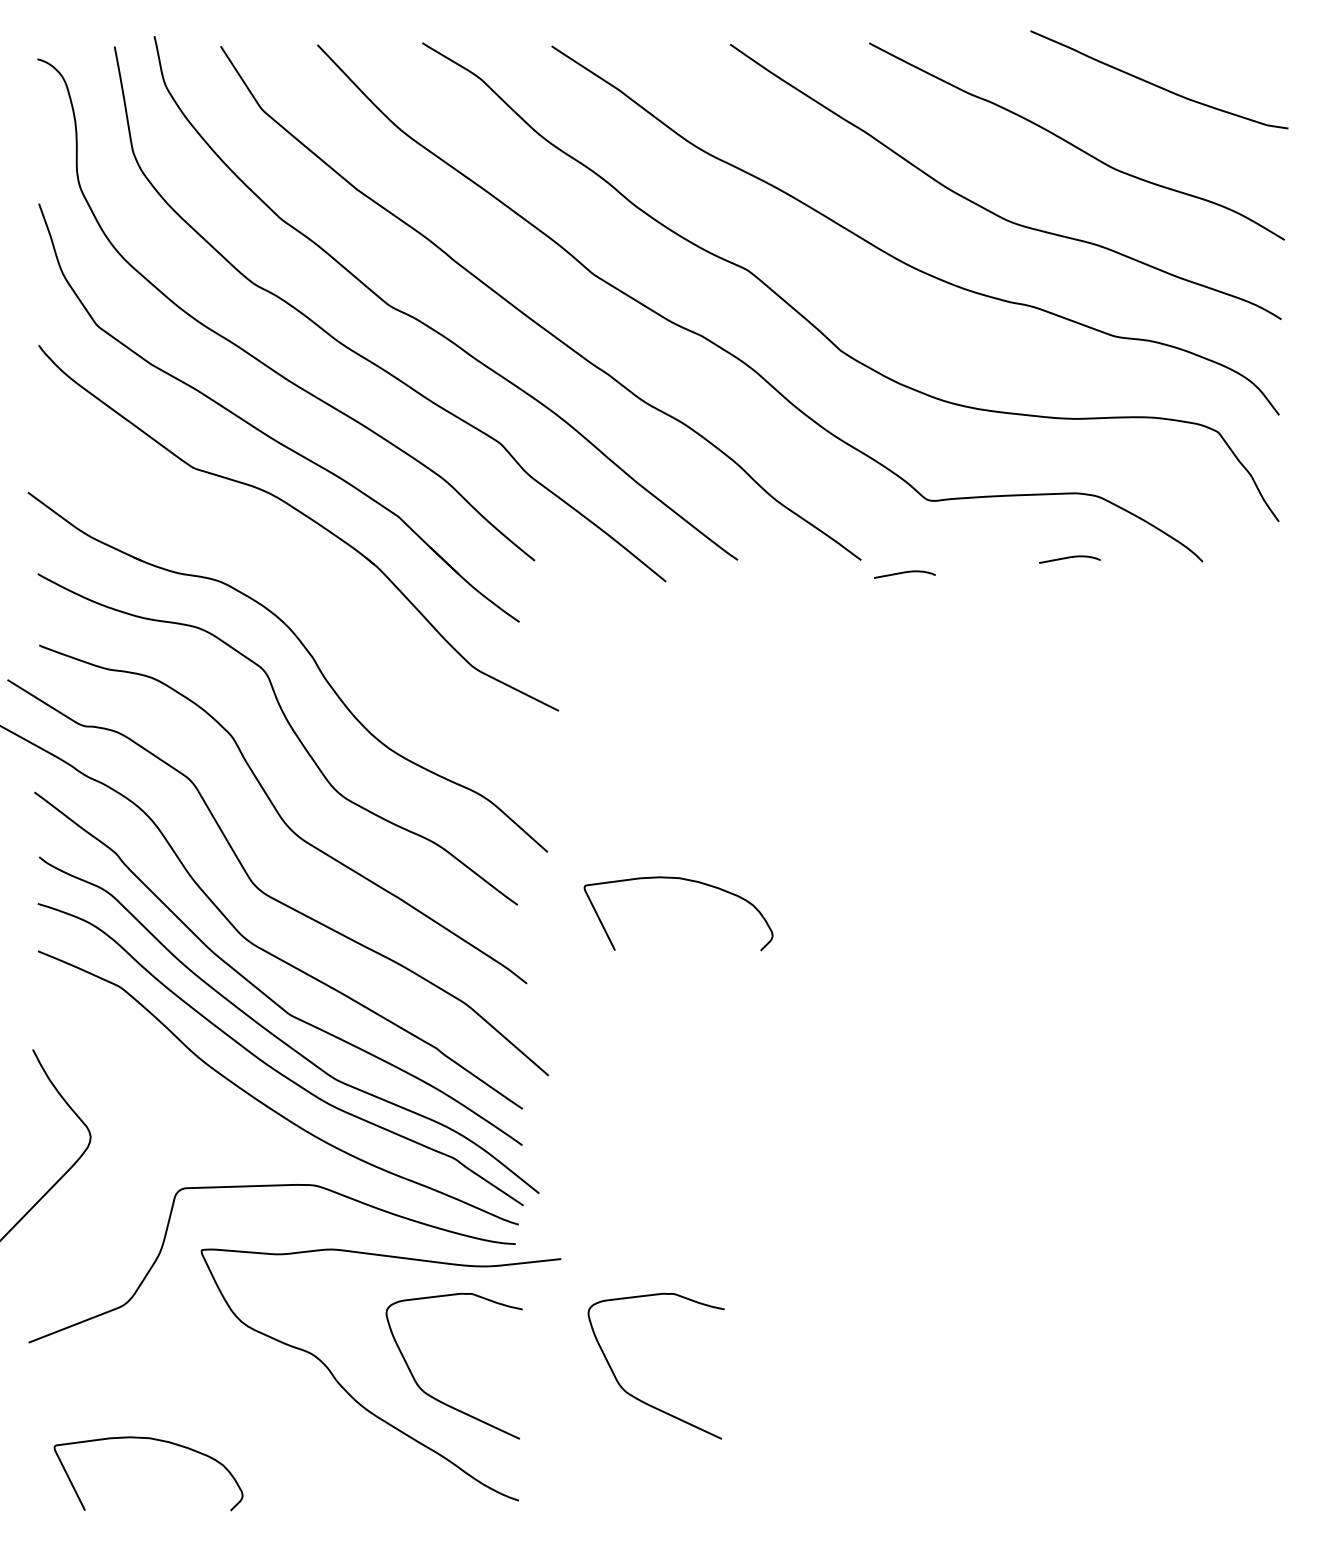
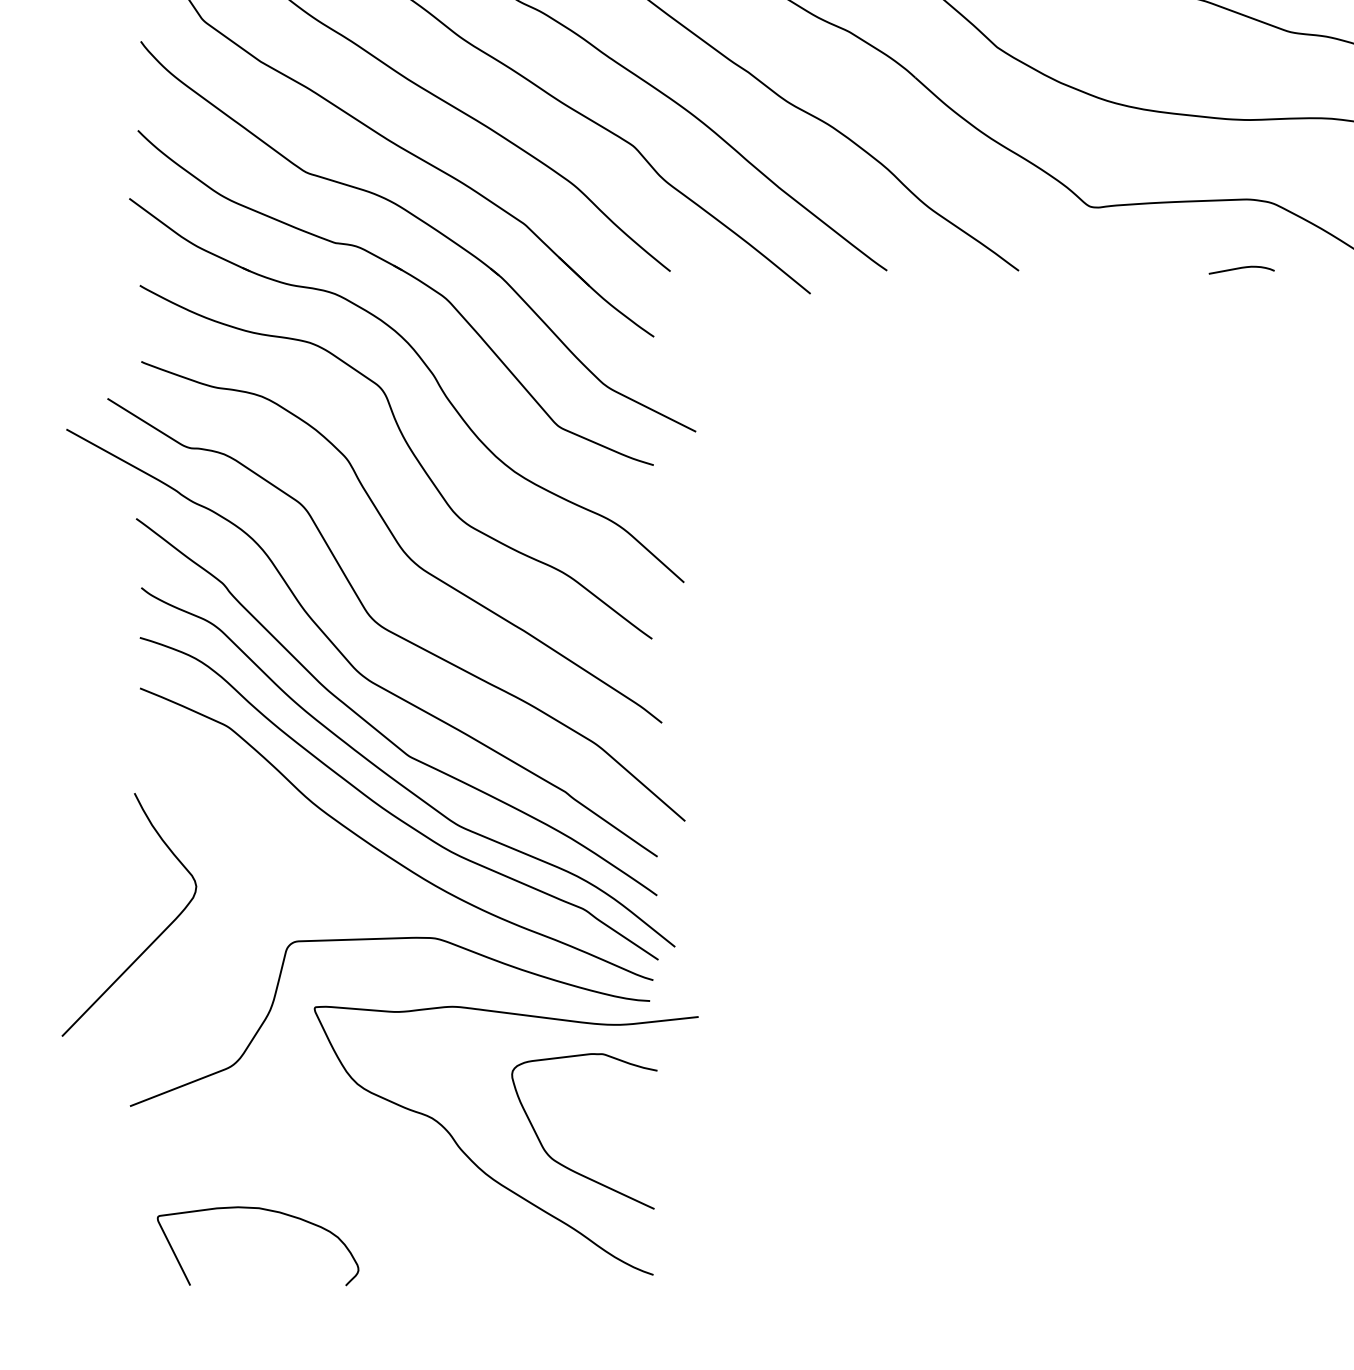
part: (289, 564) -> (408, 275), added
curve: (904, 573) -> (1065, 285), removed
curve: (684, 880) -> (830, 612), removed
curve: (635, 1396) -> (777, 1163), removed

